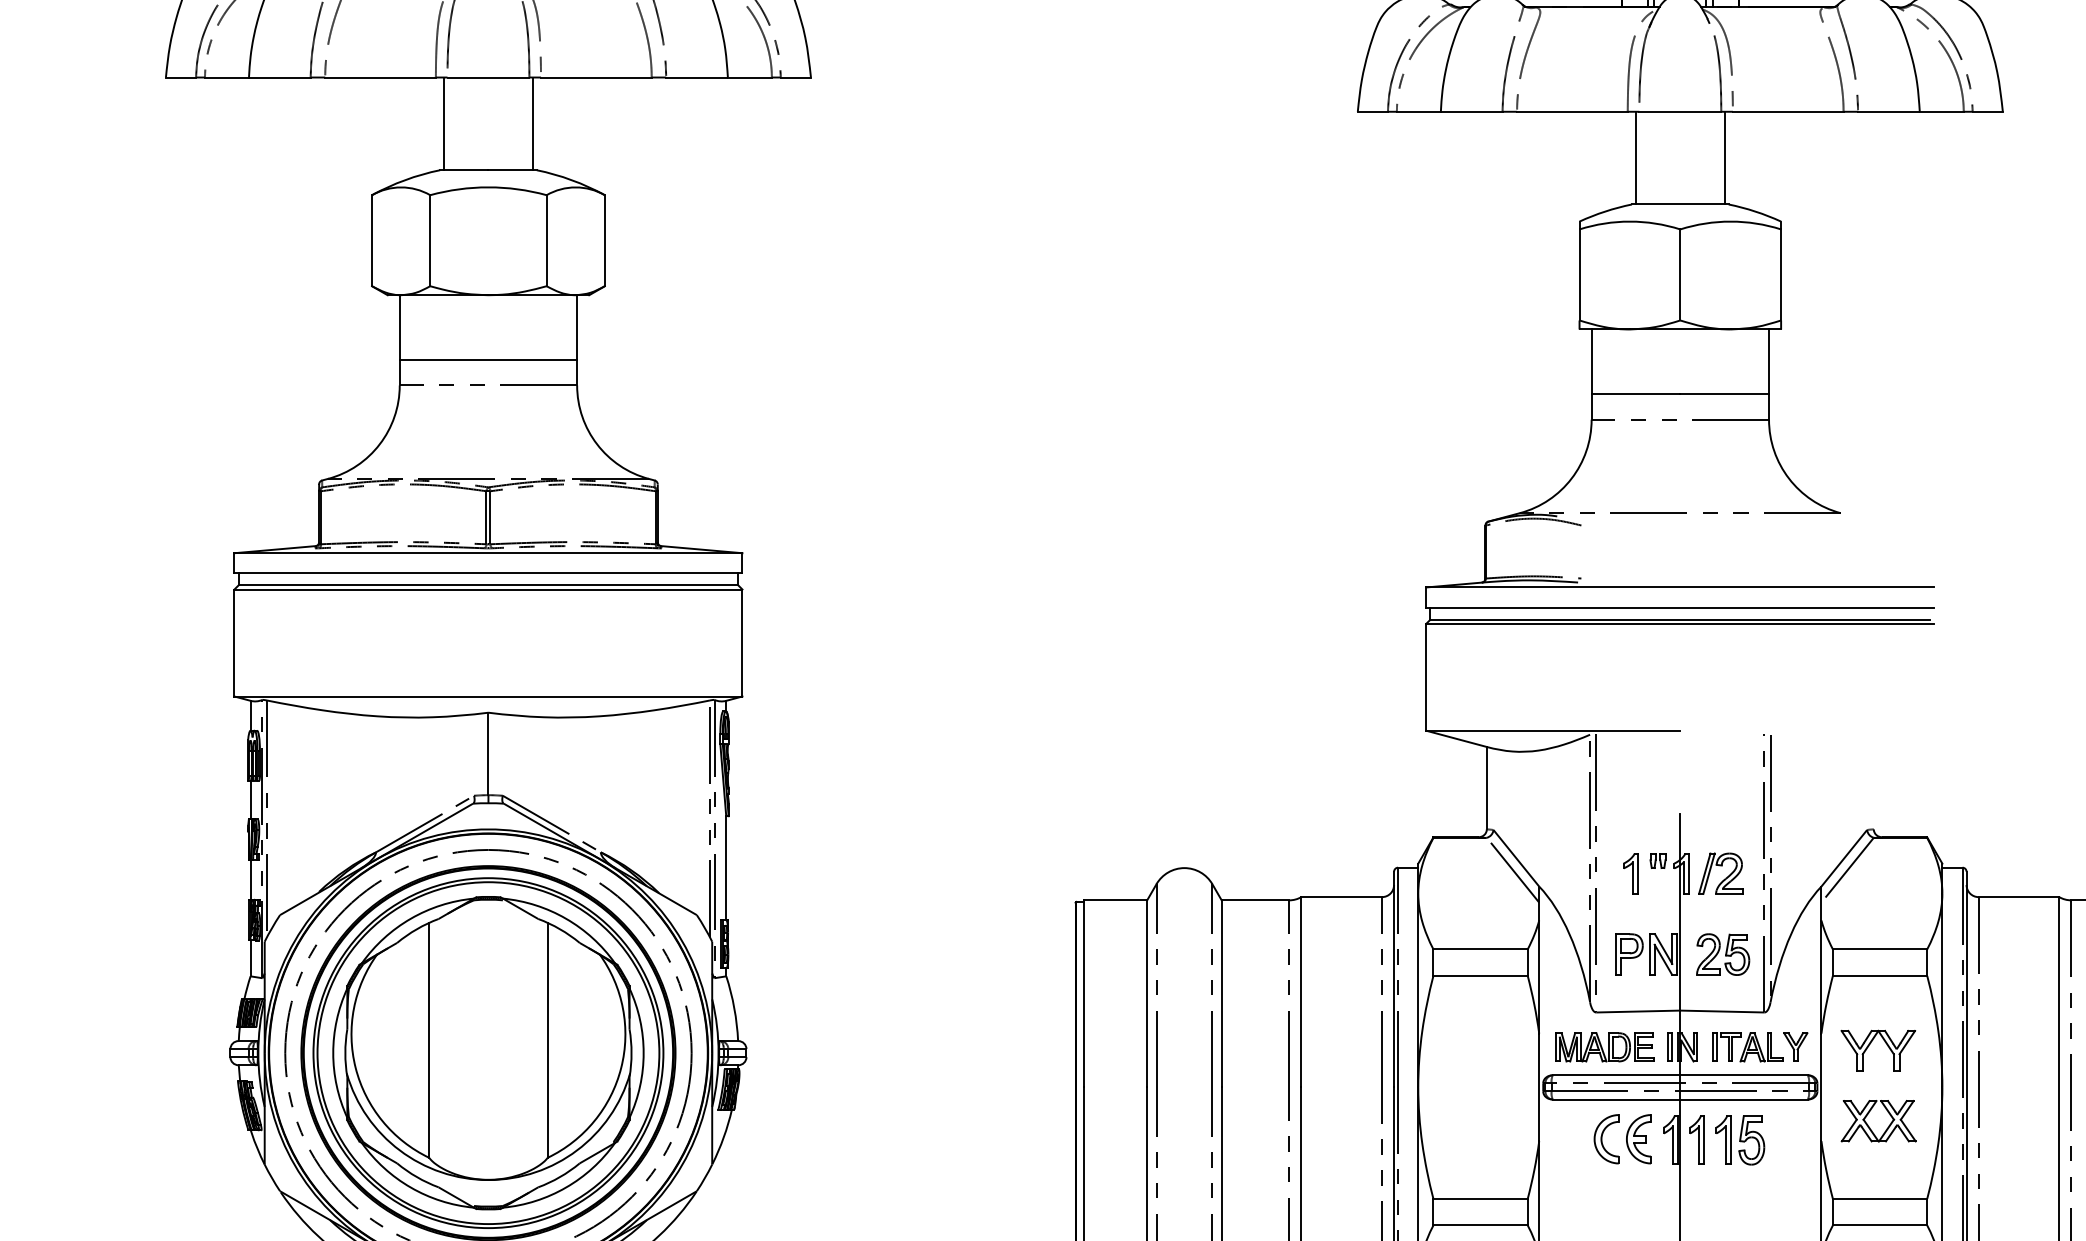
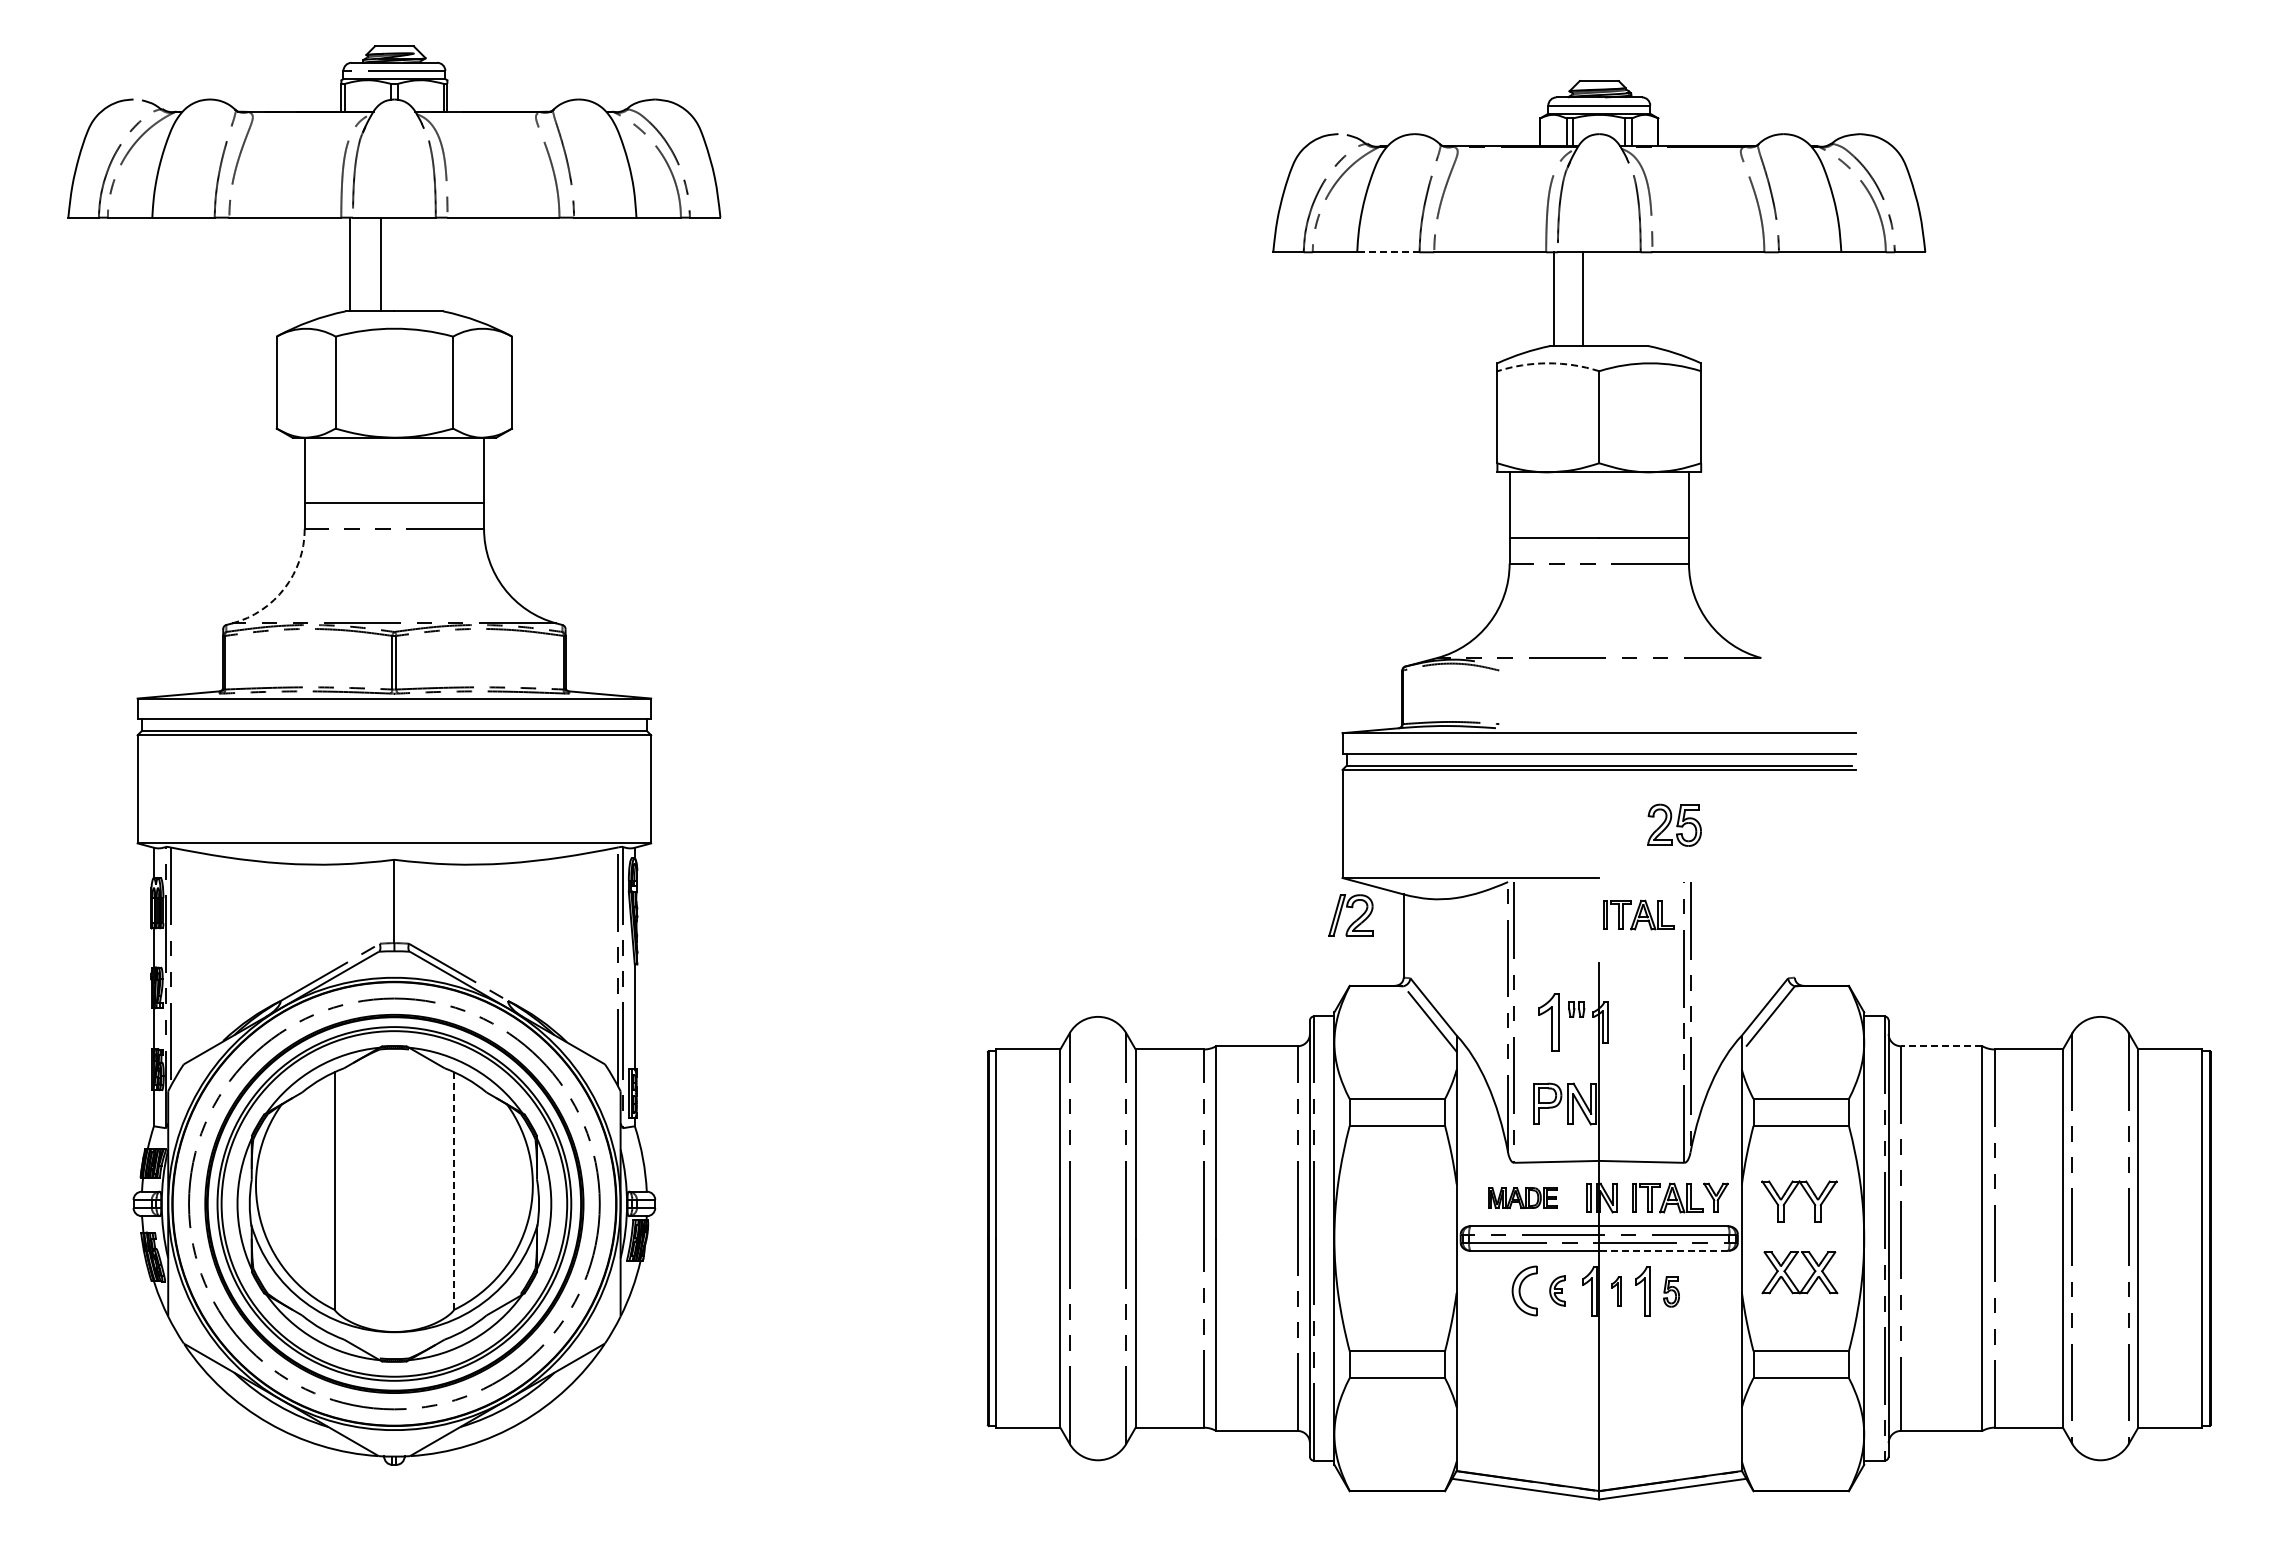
line: (1471, 111) -> (1388, 252), solid -> dashed
line: (533, 123) -> (381, 264), moved
line: (1725, 158) -> (1583, 299), moved
arc: (1630, 221) -> (1548, 363), solid -> dashed
arc: (379, 444) -> (284, 588), solid -> dashed
part: (1719, 766) -> (1638, 914), added
part: (1631, 873) -> (1549, 1022), size x1.4
part: (1723, 879) -> (1353, 921), moved
line: (2018, 897) -> (1941, 1046), solid -> dashed
part: (1723, 953) -> (1674, 824), moved
line: (547, 1040) -> (454, 1191), solid -> dashed
part: (1604, 1046) -> (1522, 1197), size x0.7
line: (1743, 1099) -> (1663, 1250), solid -> dashed
part: (1638, 1138) -> (1557, 1290), size x0.6
part: (1697, 1139) -> (1616, 1291), size x0.6
part: (1751, 1139) -> (1671, 1291), size x0.6

